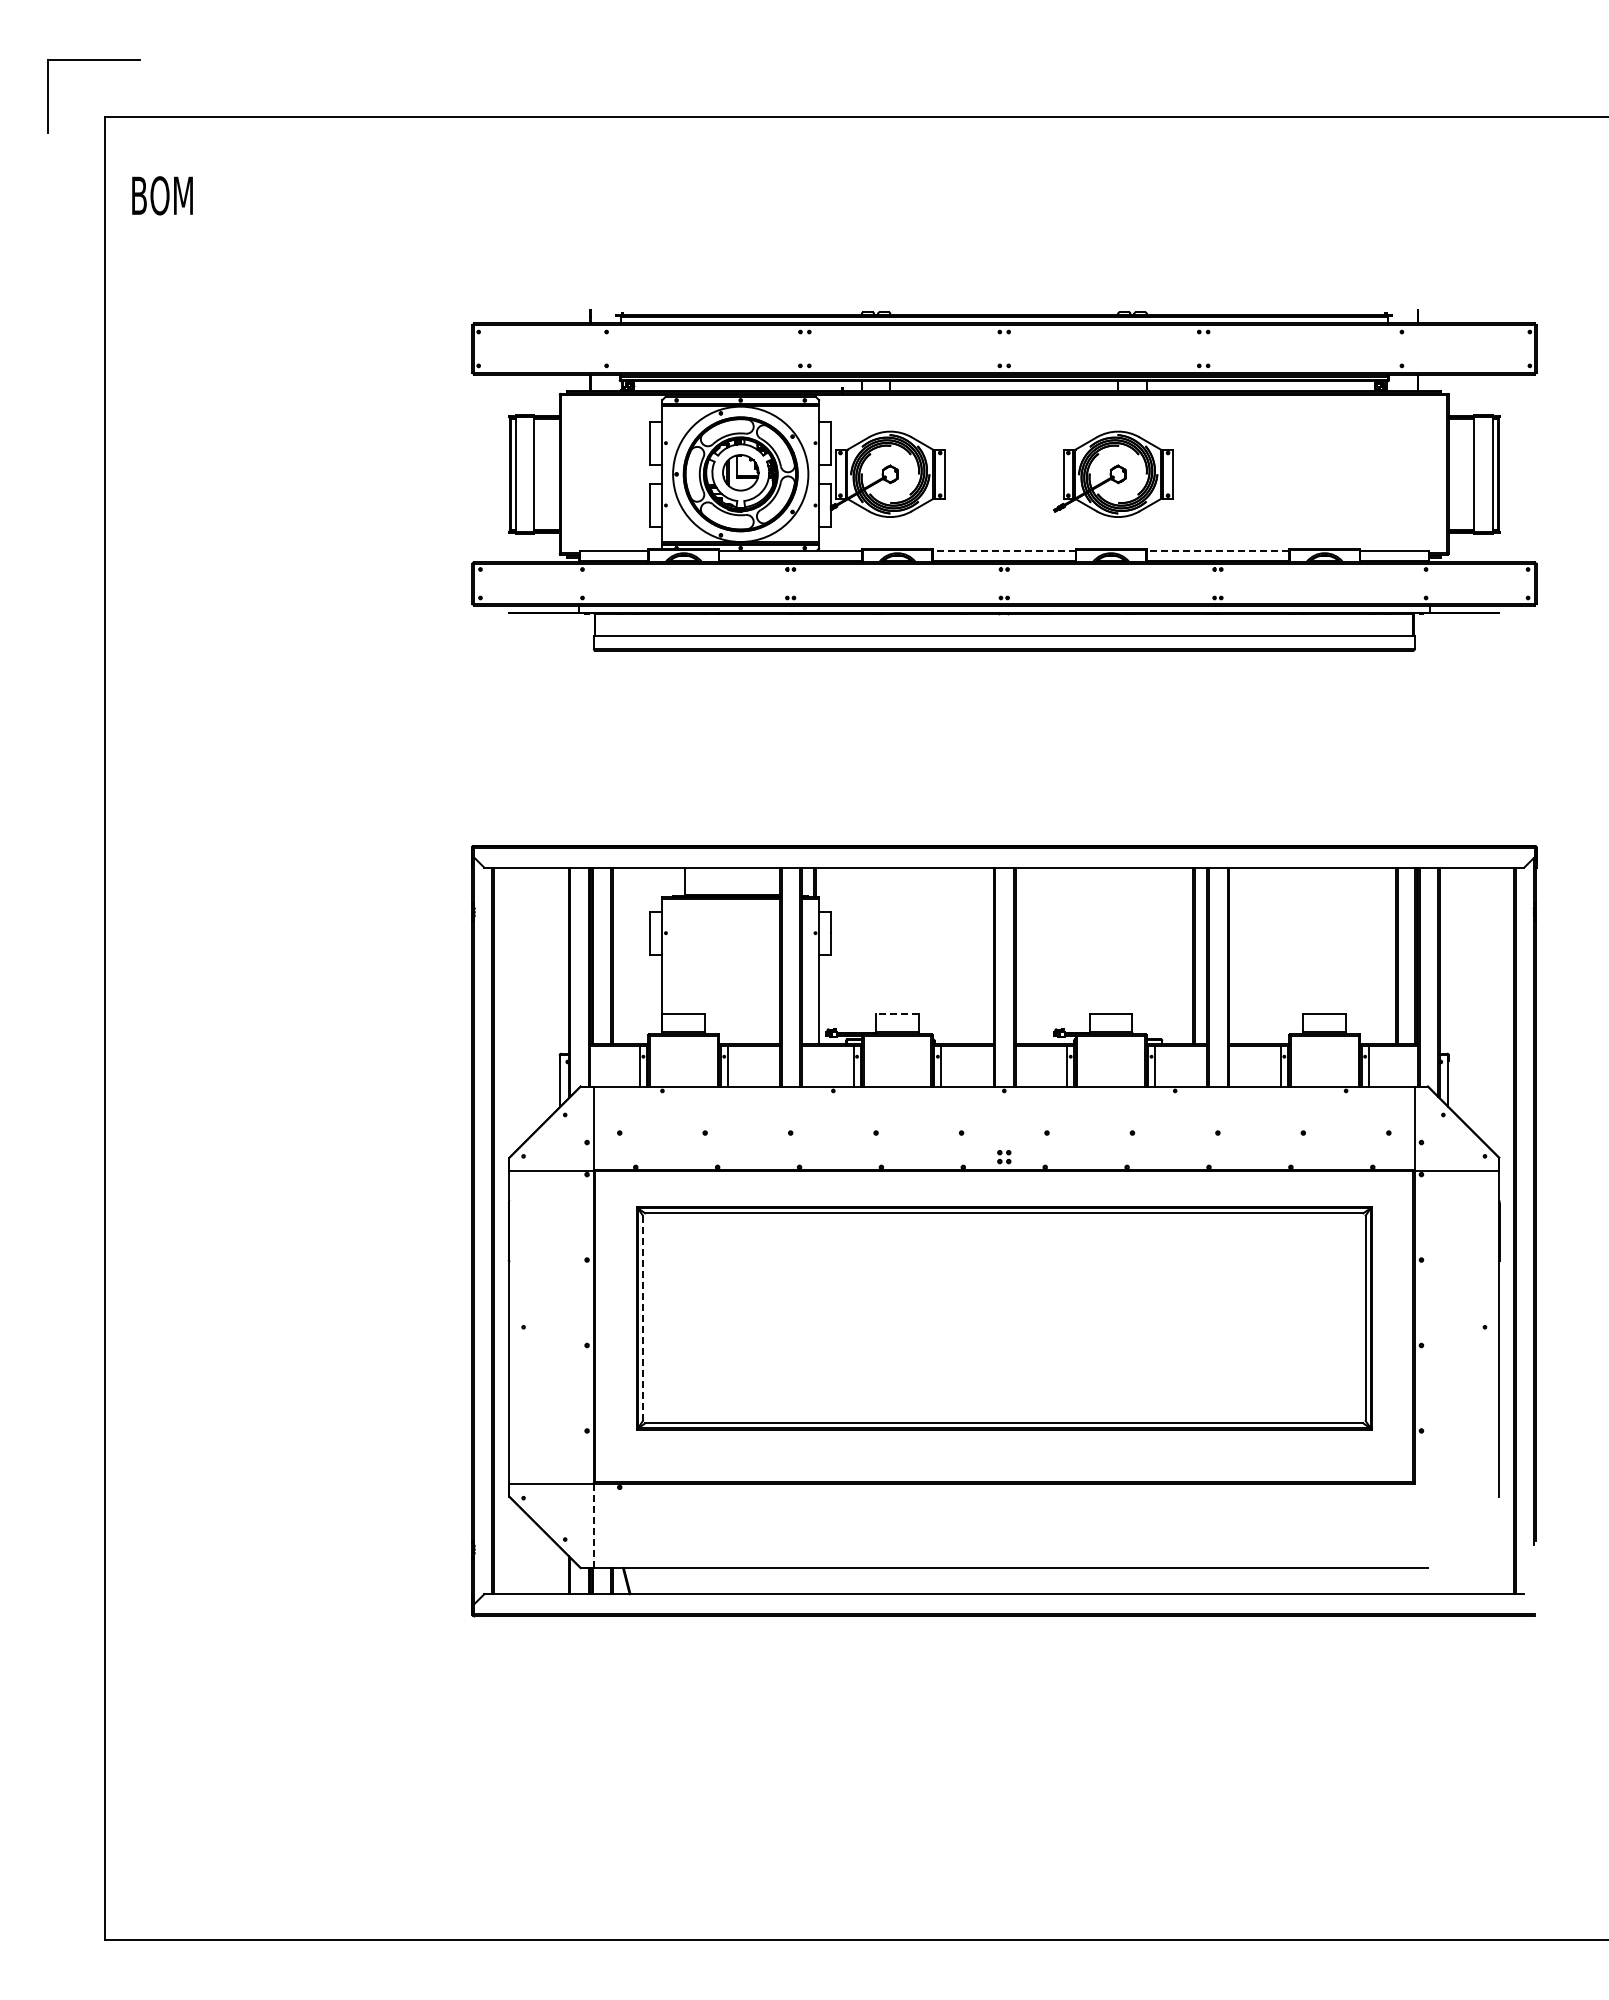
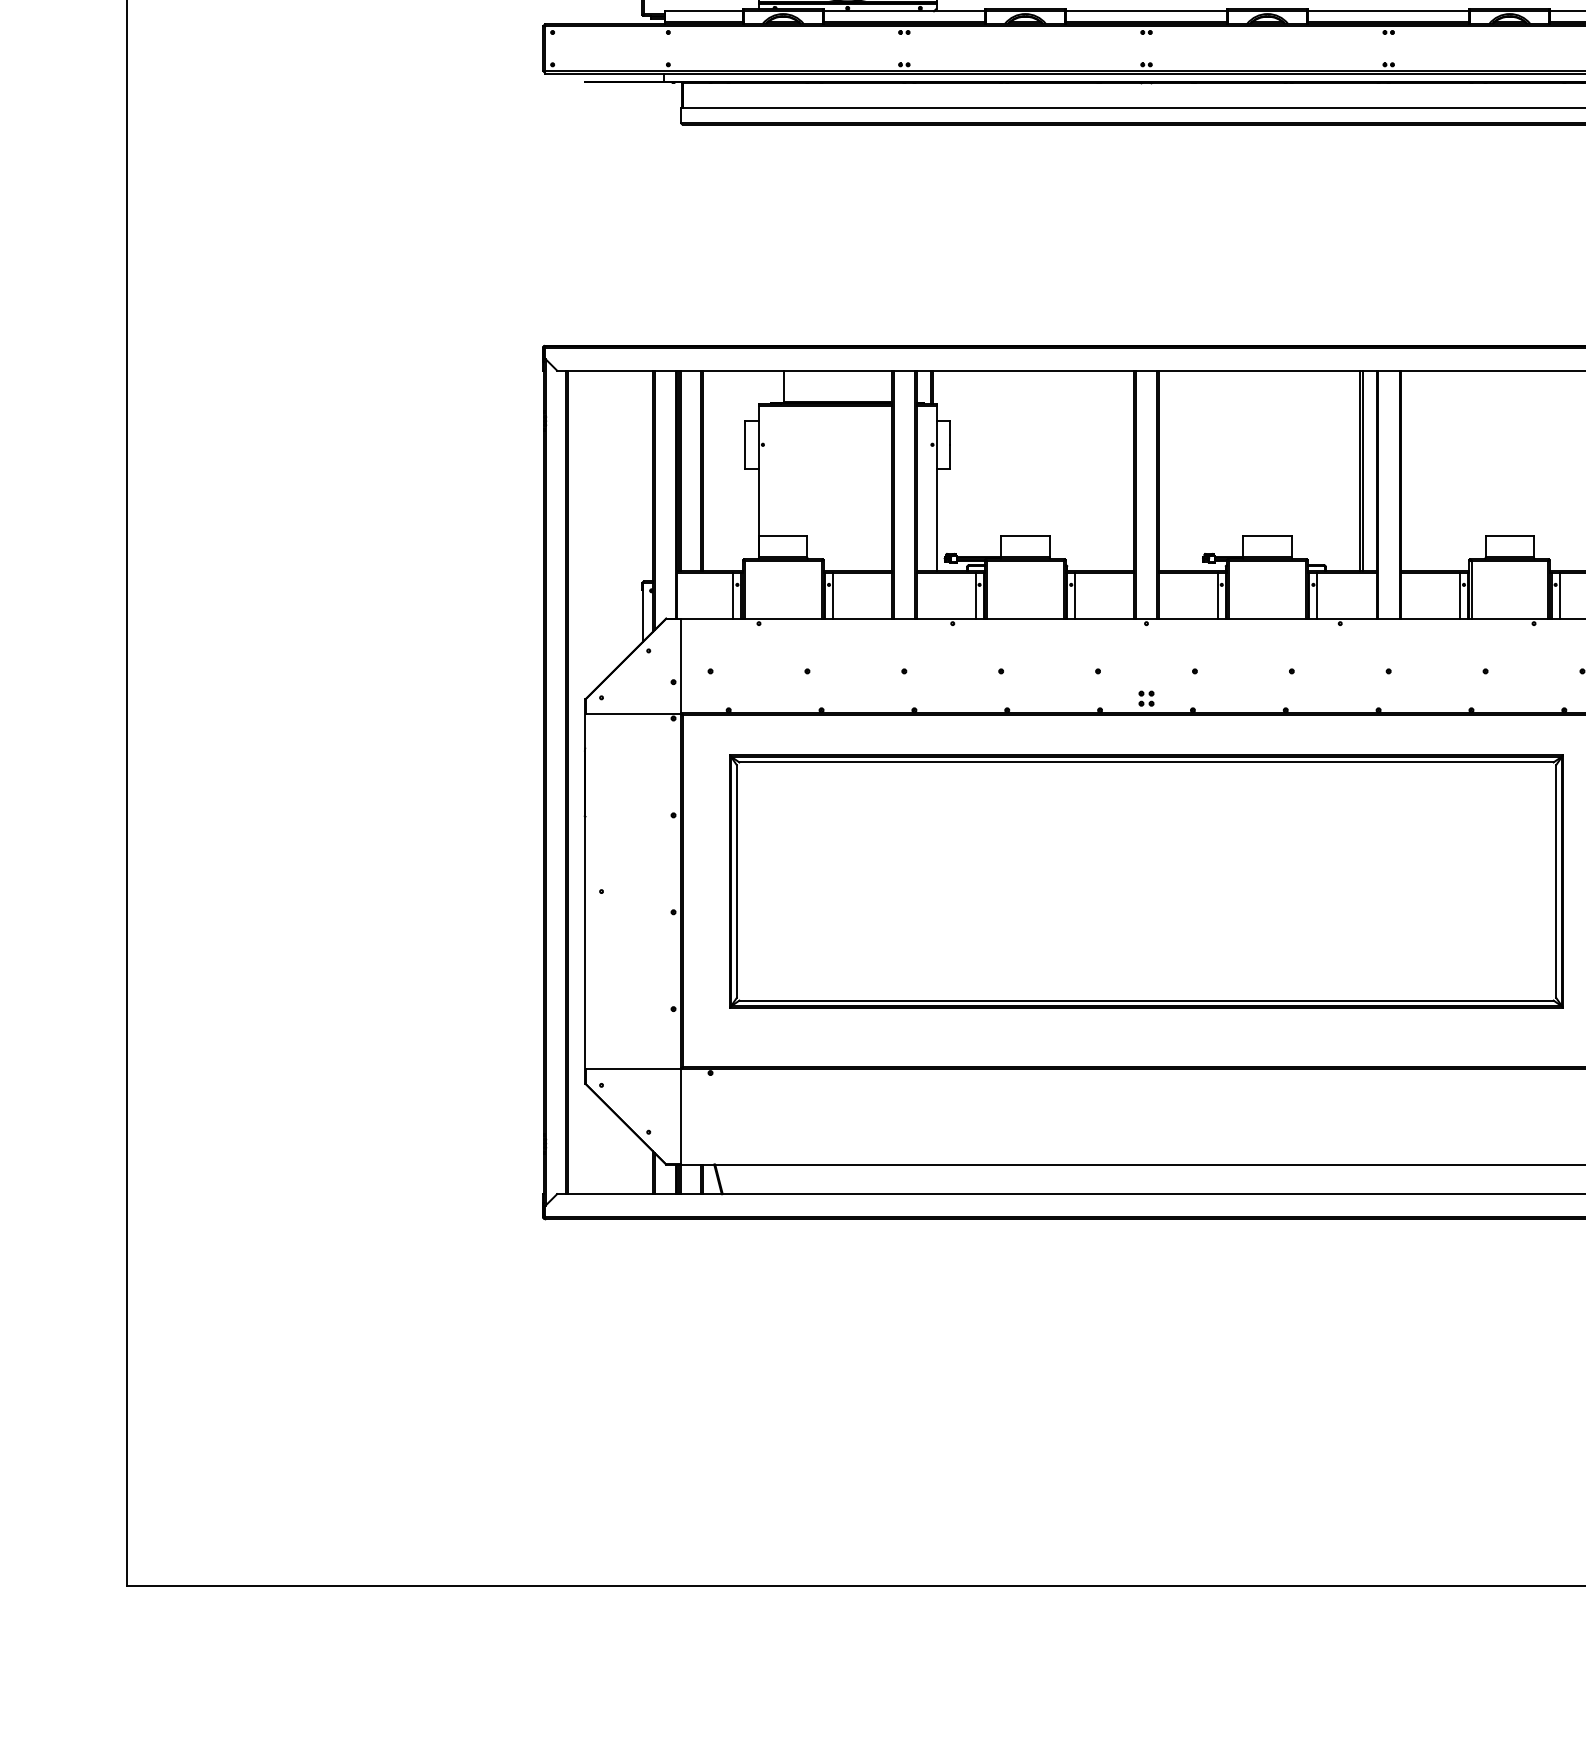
line: (1003, 550) -> (1145, 10), dashed -> solid
line: (1217, 550) -> (1388, 10), dashed -> solid
line: (896, 1013) -> (1024, 535), dashed -> solid
line: (642, 1318) -> (736, 881), dashed -> solid
line: (593, 1525) -> (680, 1116), dashed -> solid

